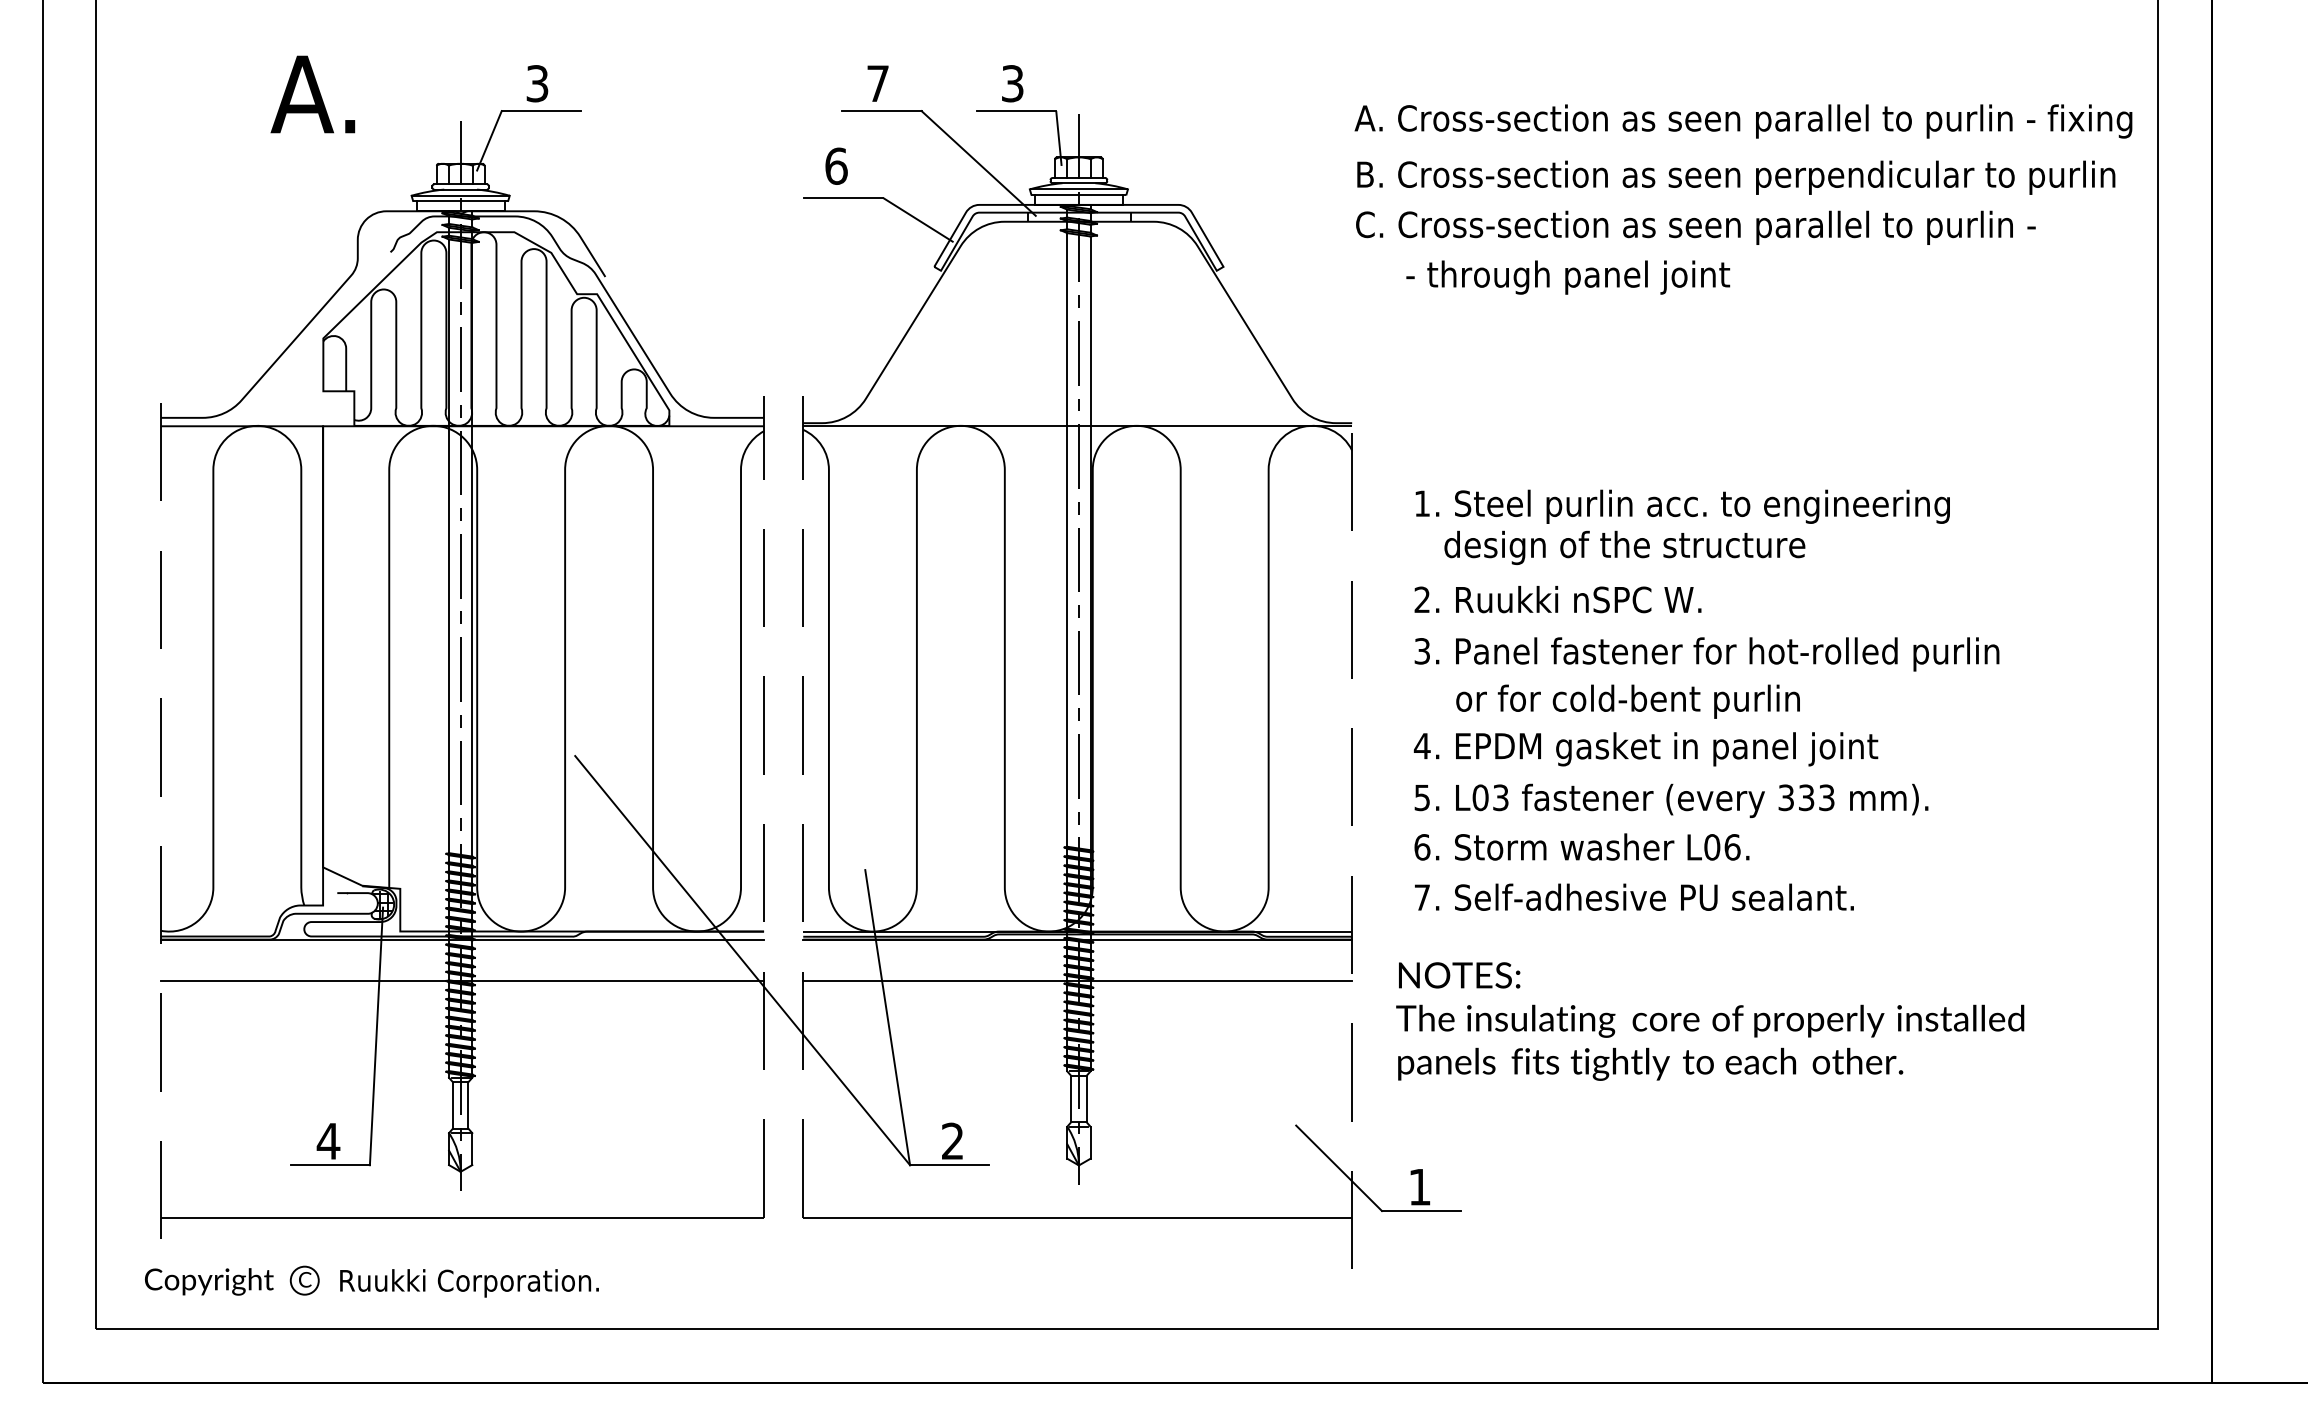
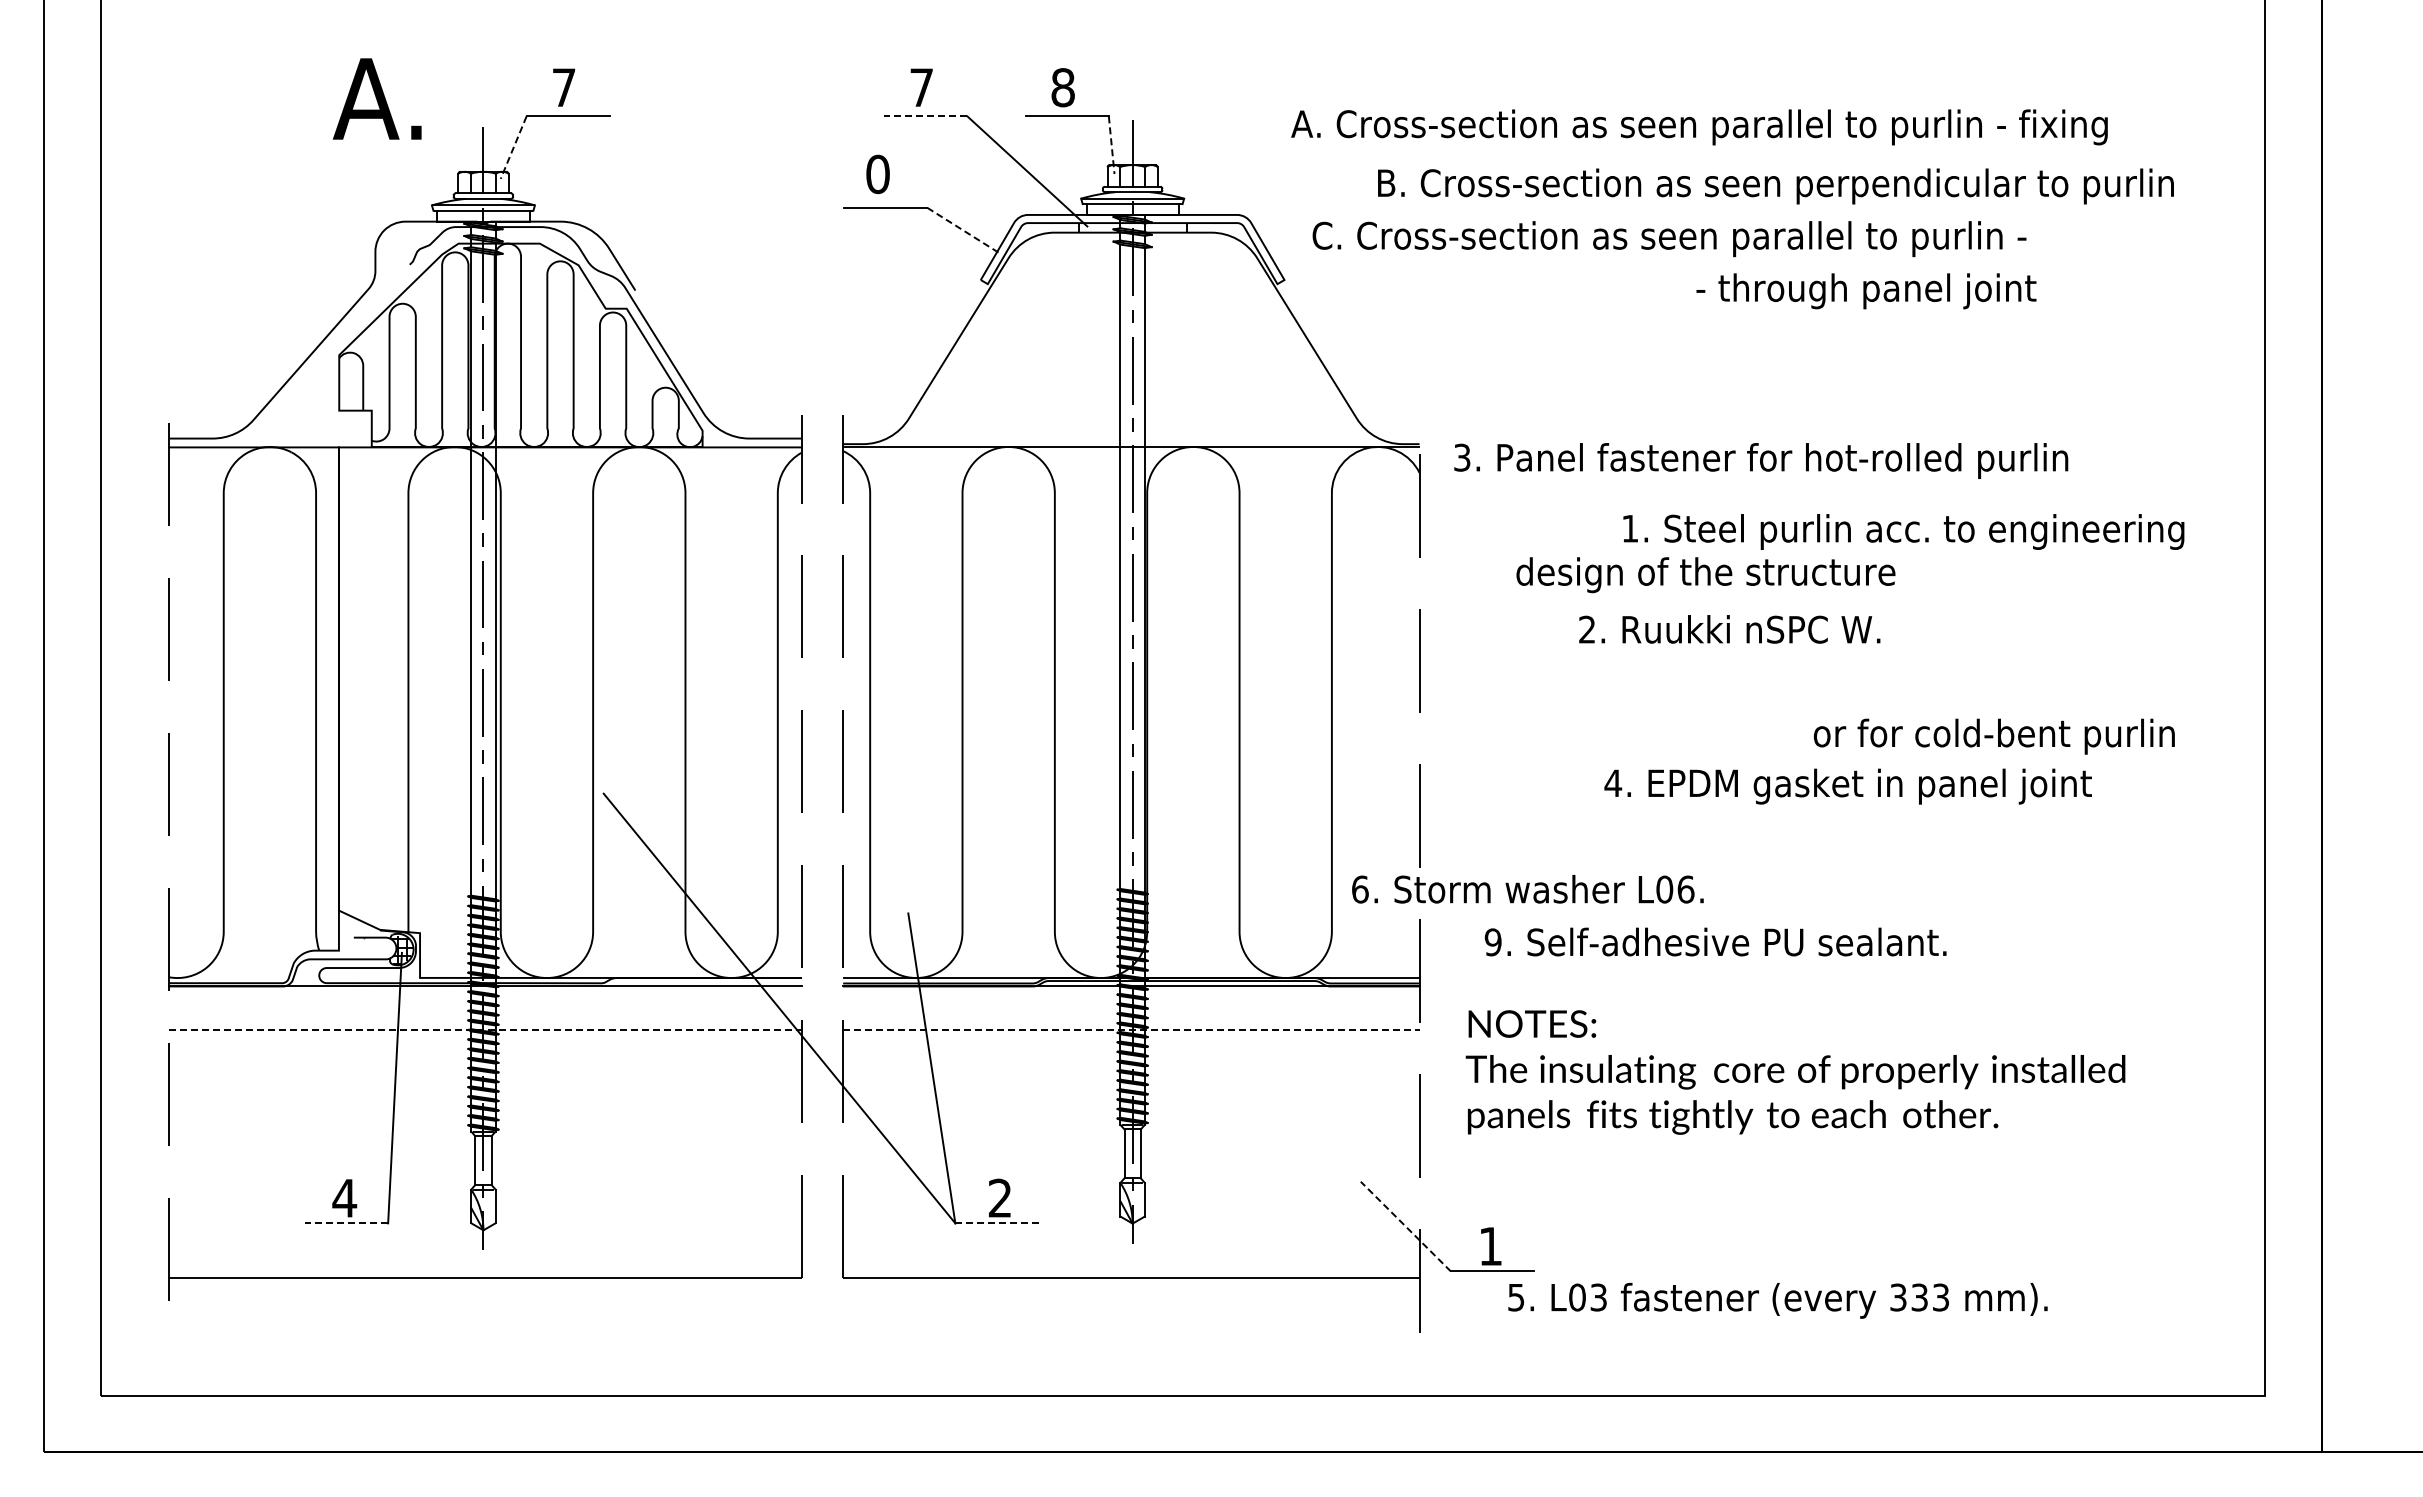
text: (536, 83) -> (563, 87), 3 -> 7
text: (1012, 83) -> (1062, 87), 3 -> 8
text: (312, 94) -> (376, 98), moved
line: (881, 111) -> (925, 116), solid -> dashed
text: (1743, 121) -> (1699, 127), moved
line: (1058, 138) -> (1111, 145), solid -> dashed
line: (489, 140) -> (513, 147), solid -> dashed
text: (835, 165) -> (877, 173), 6 -> 0
text: (1735, 177) -> (1775, 186), moved
line: (918, 220) -> (964, 231), solid -> dashed
text: (1695, 228) -> (1669, 239), moved
text: (1568, 277) -> (1866, 291), moved
text: (1682, 506) -> (1903, 531), moved
text: (1557, 599) -> (1729, 629), moved
text: (1707, 653) -> (1761, 460), moved
text: (1627, 701) -> (1993, 736), moved
text: (1645, 749) -> (1847, 786), moved
text: (1671, 800) -> (1777, 1300), moved
text: (1581, 847) -> (1527, 889), moved
text: (1421, 897) -> (1492, 942), 7. -> 9.
line: (462, 980) -> (485, 1029), solid -> dashed
line: (1077, 980) -> (1131, 1029), solid -> dashed
line: (330, 1165) -> (346, 1223), solid -> dashed
line: (949, 1165) -> (996, 1223), solid -> dashed
line: (1338, 1168) -> (1405, 1226), solid -> dashed
part: (371, 1281) -> (389, 1345), removed

